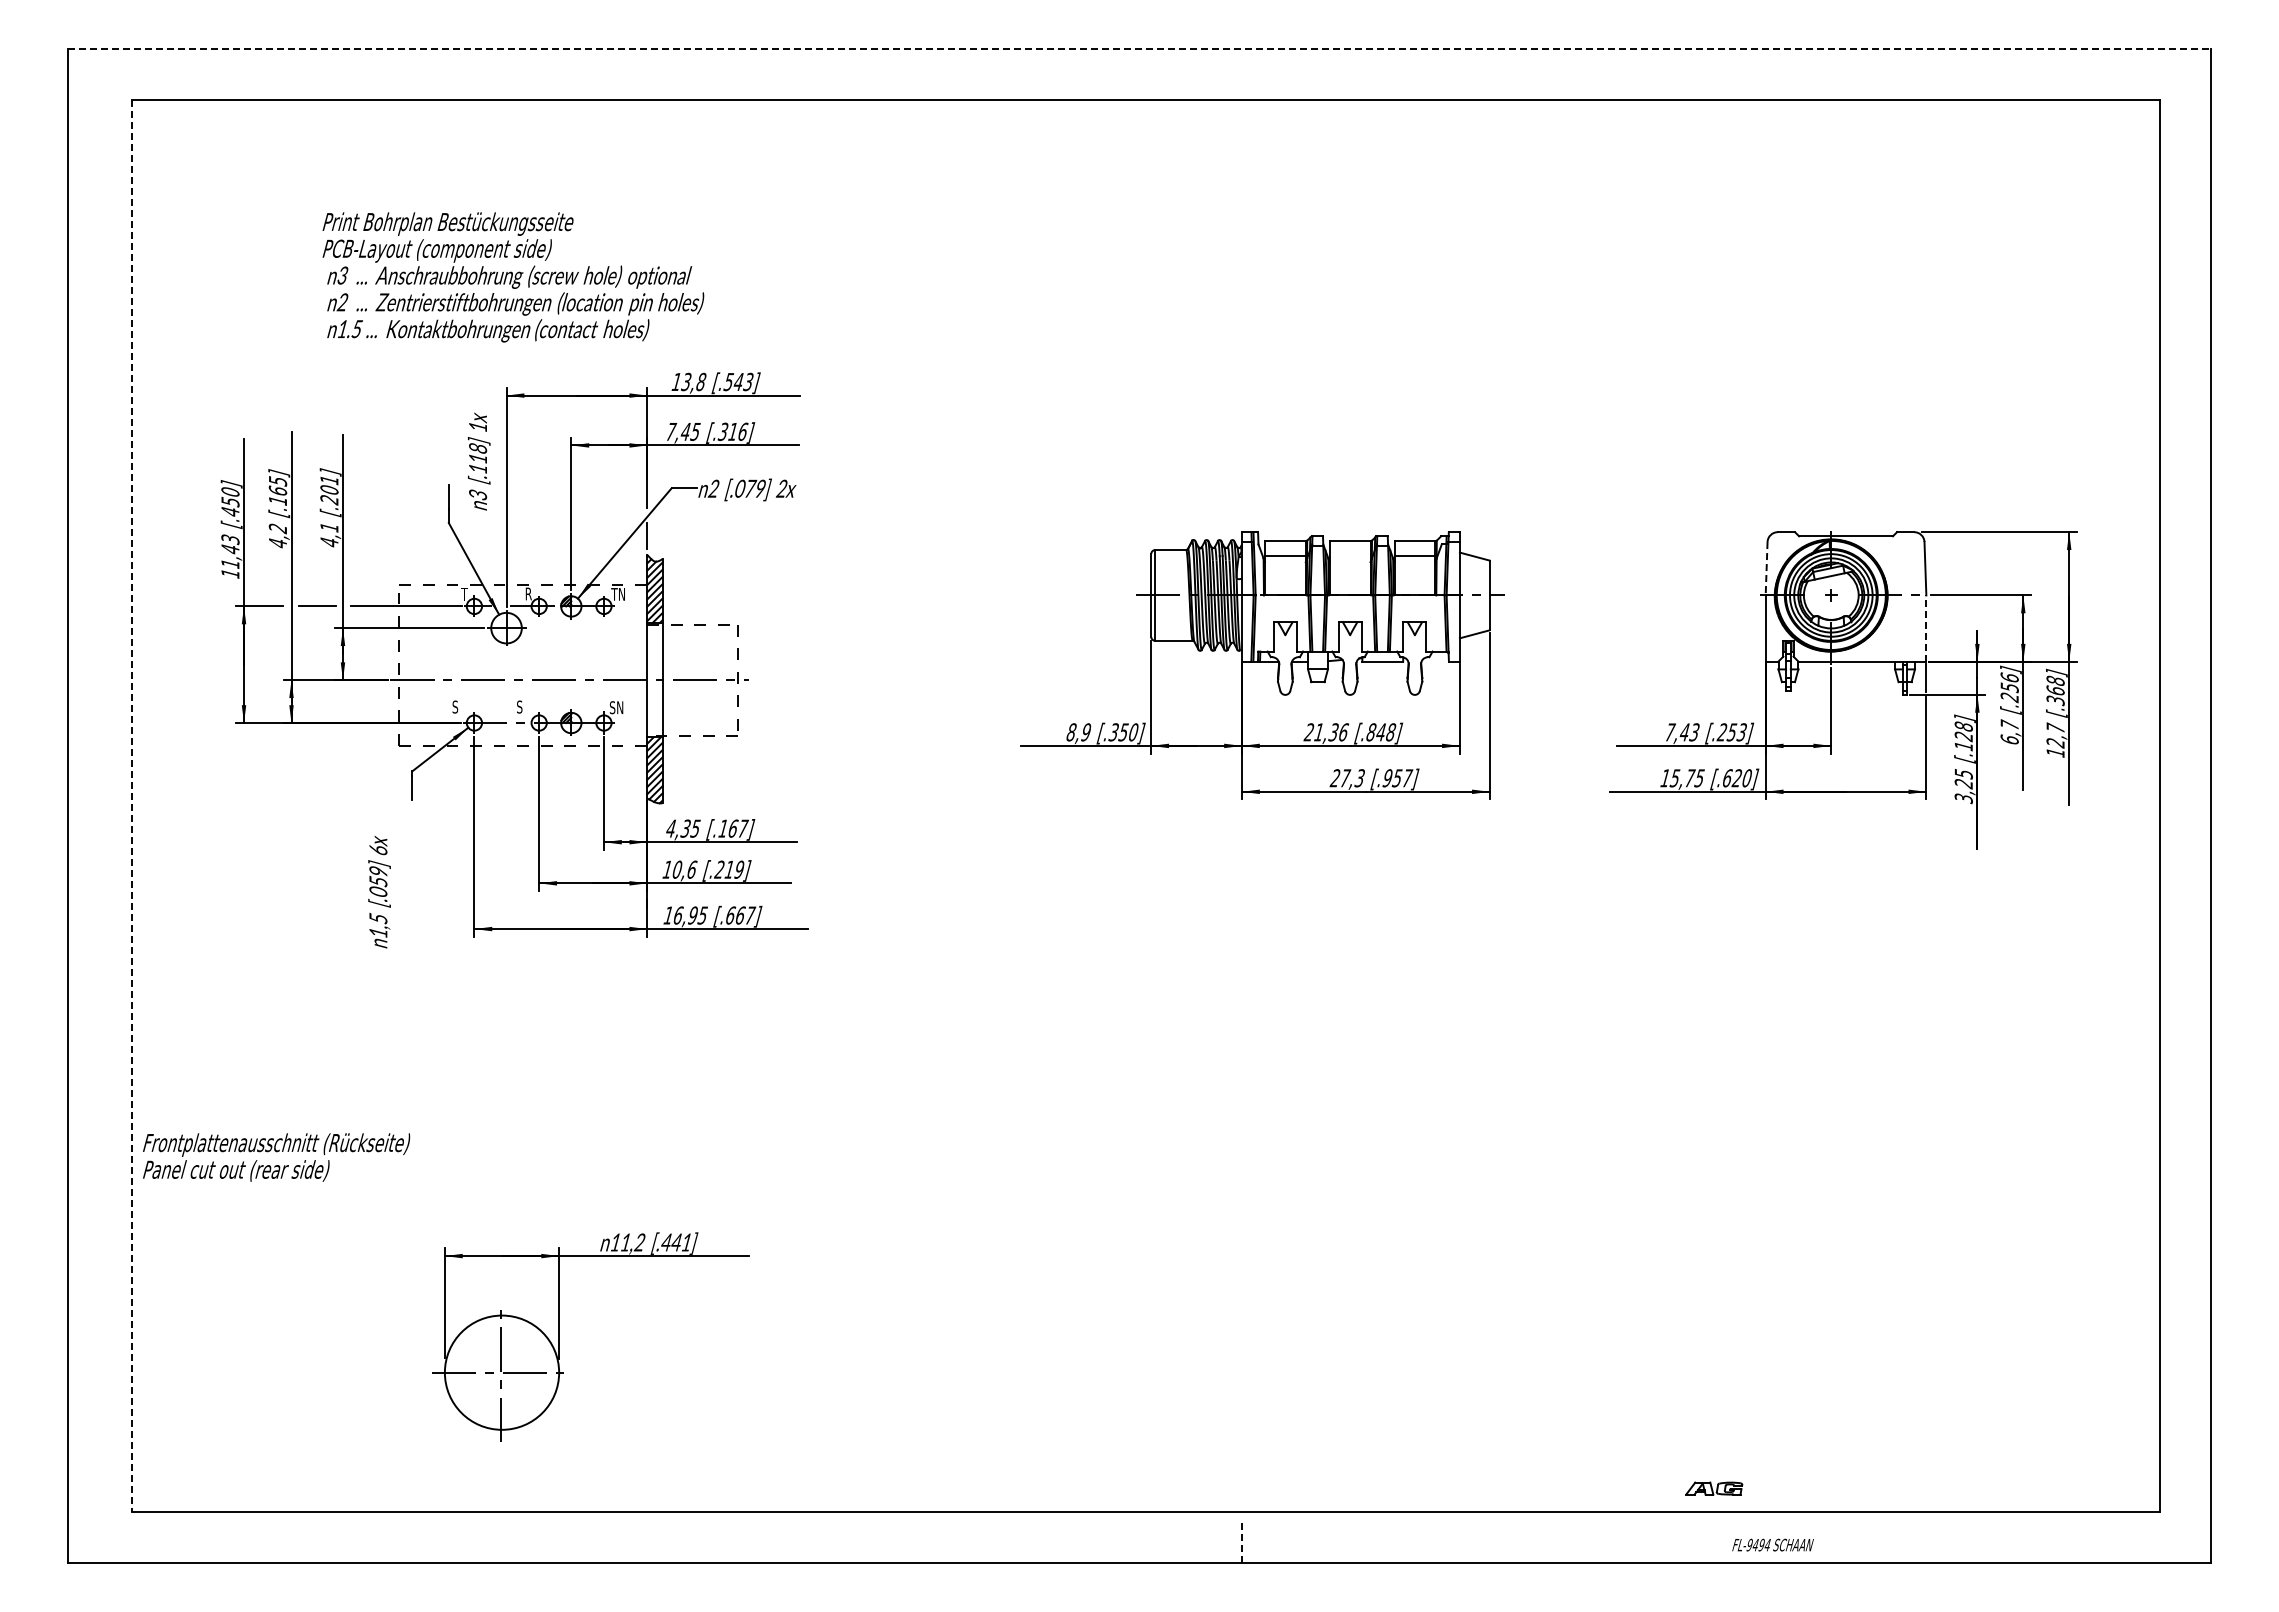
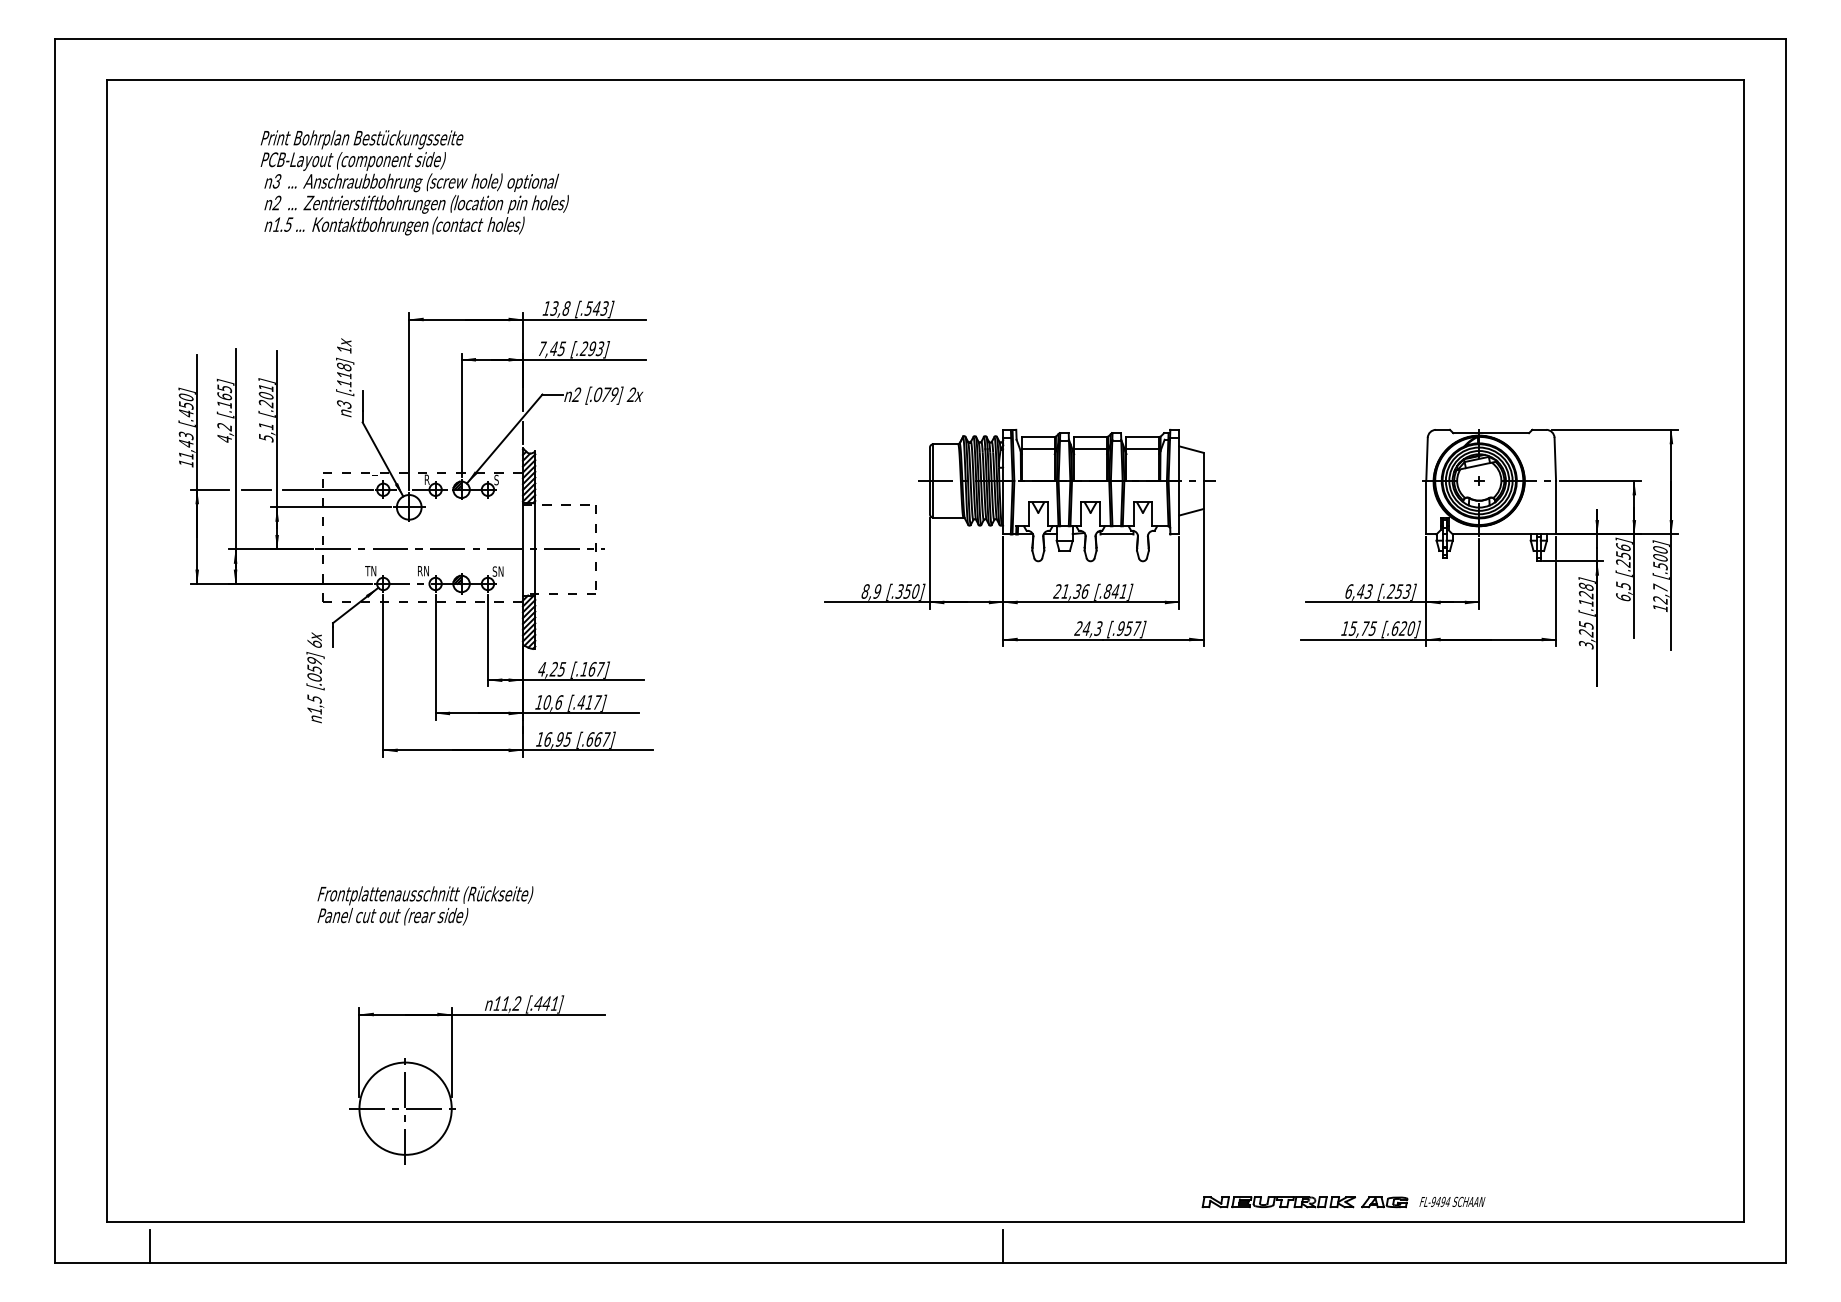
line: (1139, 48) -> (920, 39), dashed -> solid
text: (513, 277) -> (414, 182), moved
text: (732, 431) -> (591, 348), [.316] -> [.293]
text: (479, 461) -> (345, 377), moved
text: (329, 542) -> (266, 438), 4,1 -> 5,1
line: (1349, 555) -> (1090, 448), added
line: (1766, 568) -> (1426, 459), dashed -> solid
text: (617, 593) -> (498, 479), TN -> S
line: (1926, 628) -> (1556, 507), dashed -> solid
text: (2055, 689) -> (1660, 556), [.368] -> [.500]
text: (458, 706) -> (370, 570), S -> TN
text: (523, 706) -> (422, 570), S -> RN
text: (2009, 724) -> (1623, 585), 6,7 -> 6,5
text: (1391, 732) -> (1124, 591), [.848] -> [.841]
text: (1670, 732) -> (1349, 591), 7,43 -> 6,43
text: (1345, 778) -> (1086, 628), 27,3 -> 24,3
line: (132, 806) -> (107, 651), dashed -> solid
text: (685, 828) -> (553, 669), 4,35 -> 4,25
text: (729, 869) -> (589, 702), [.219] -> [.417]
text: (379, 892) -> (315, 678), moved
text: (276, 1157) -> (425, 905), moved
part: (1583, 1488) -> (1279, 1202), added
line: (185, 1542) -> (149, 1245), added
line: (1241, 1542) -> (1002, 1245), dashed -> solid
text: (1772, 1544) -> (1451, 1201), moved

